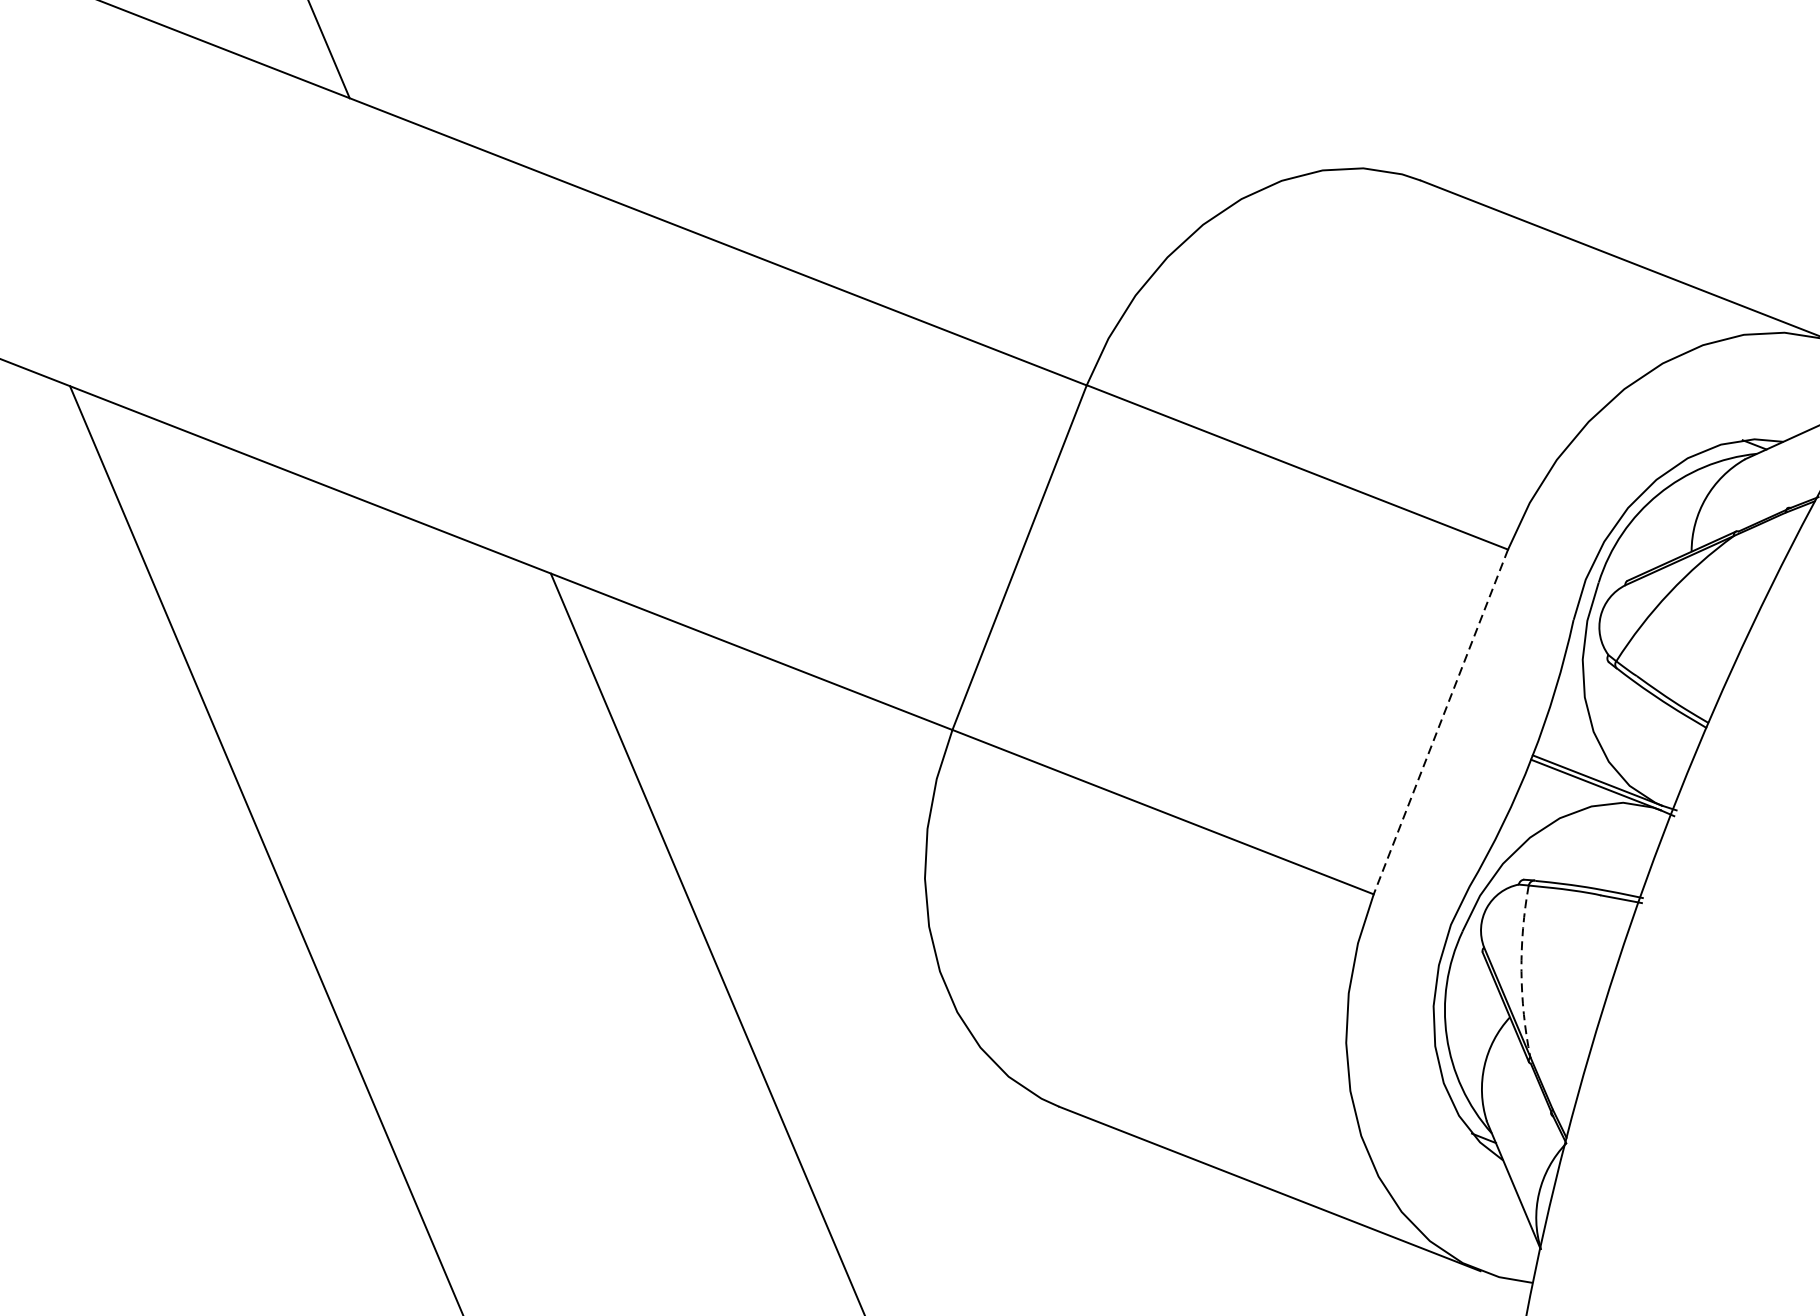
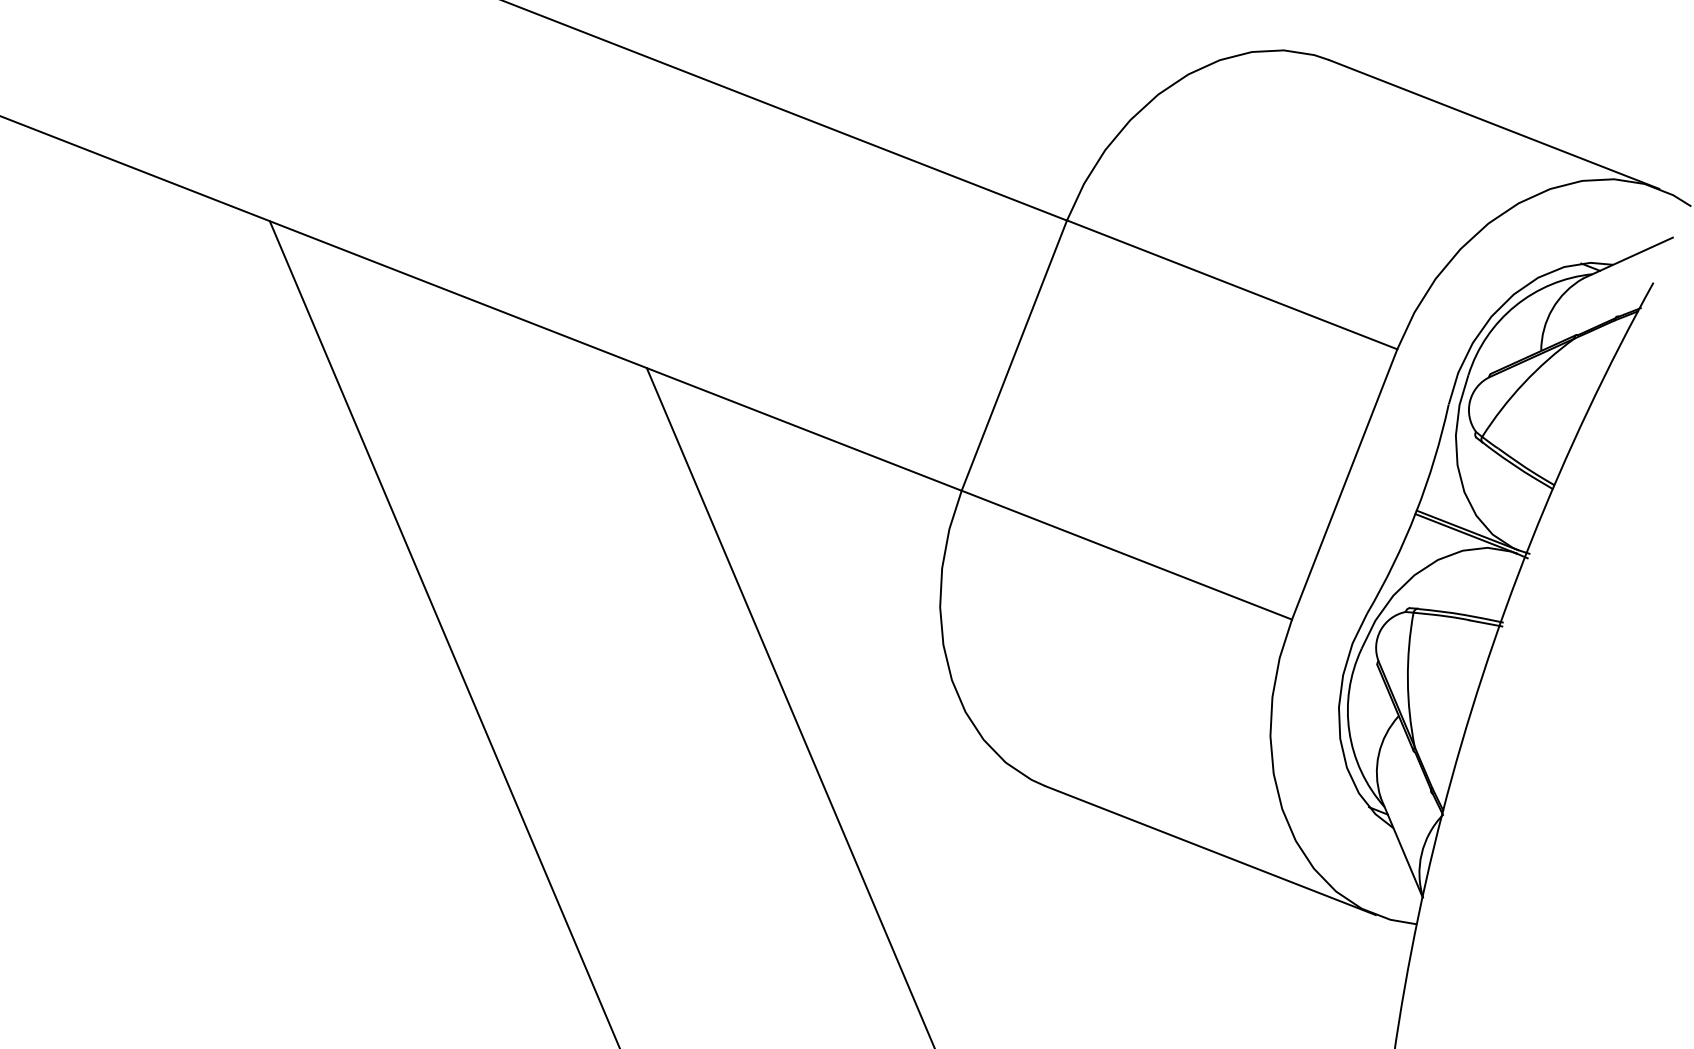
line: (1440, 722) -> (1344, 484), dashed -> solid
arc: (1521, 971) -> (1407, 680), dashed -> solid

